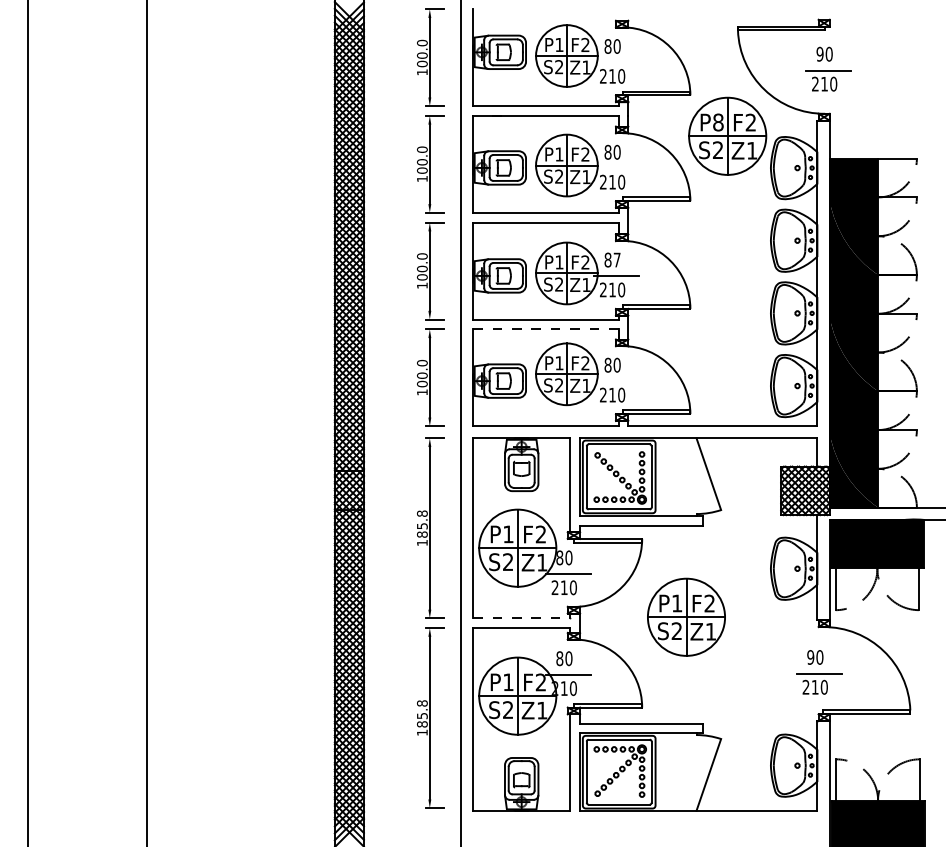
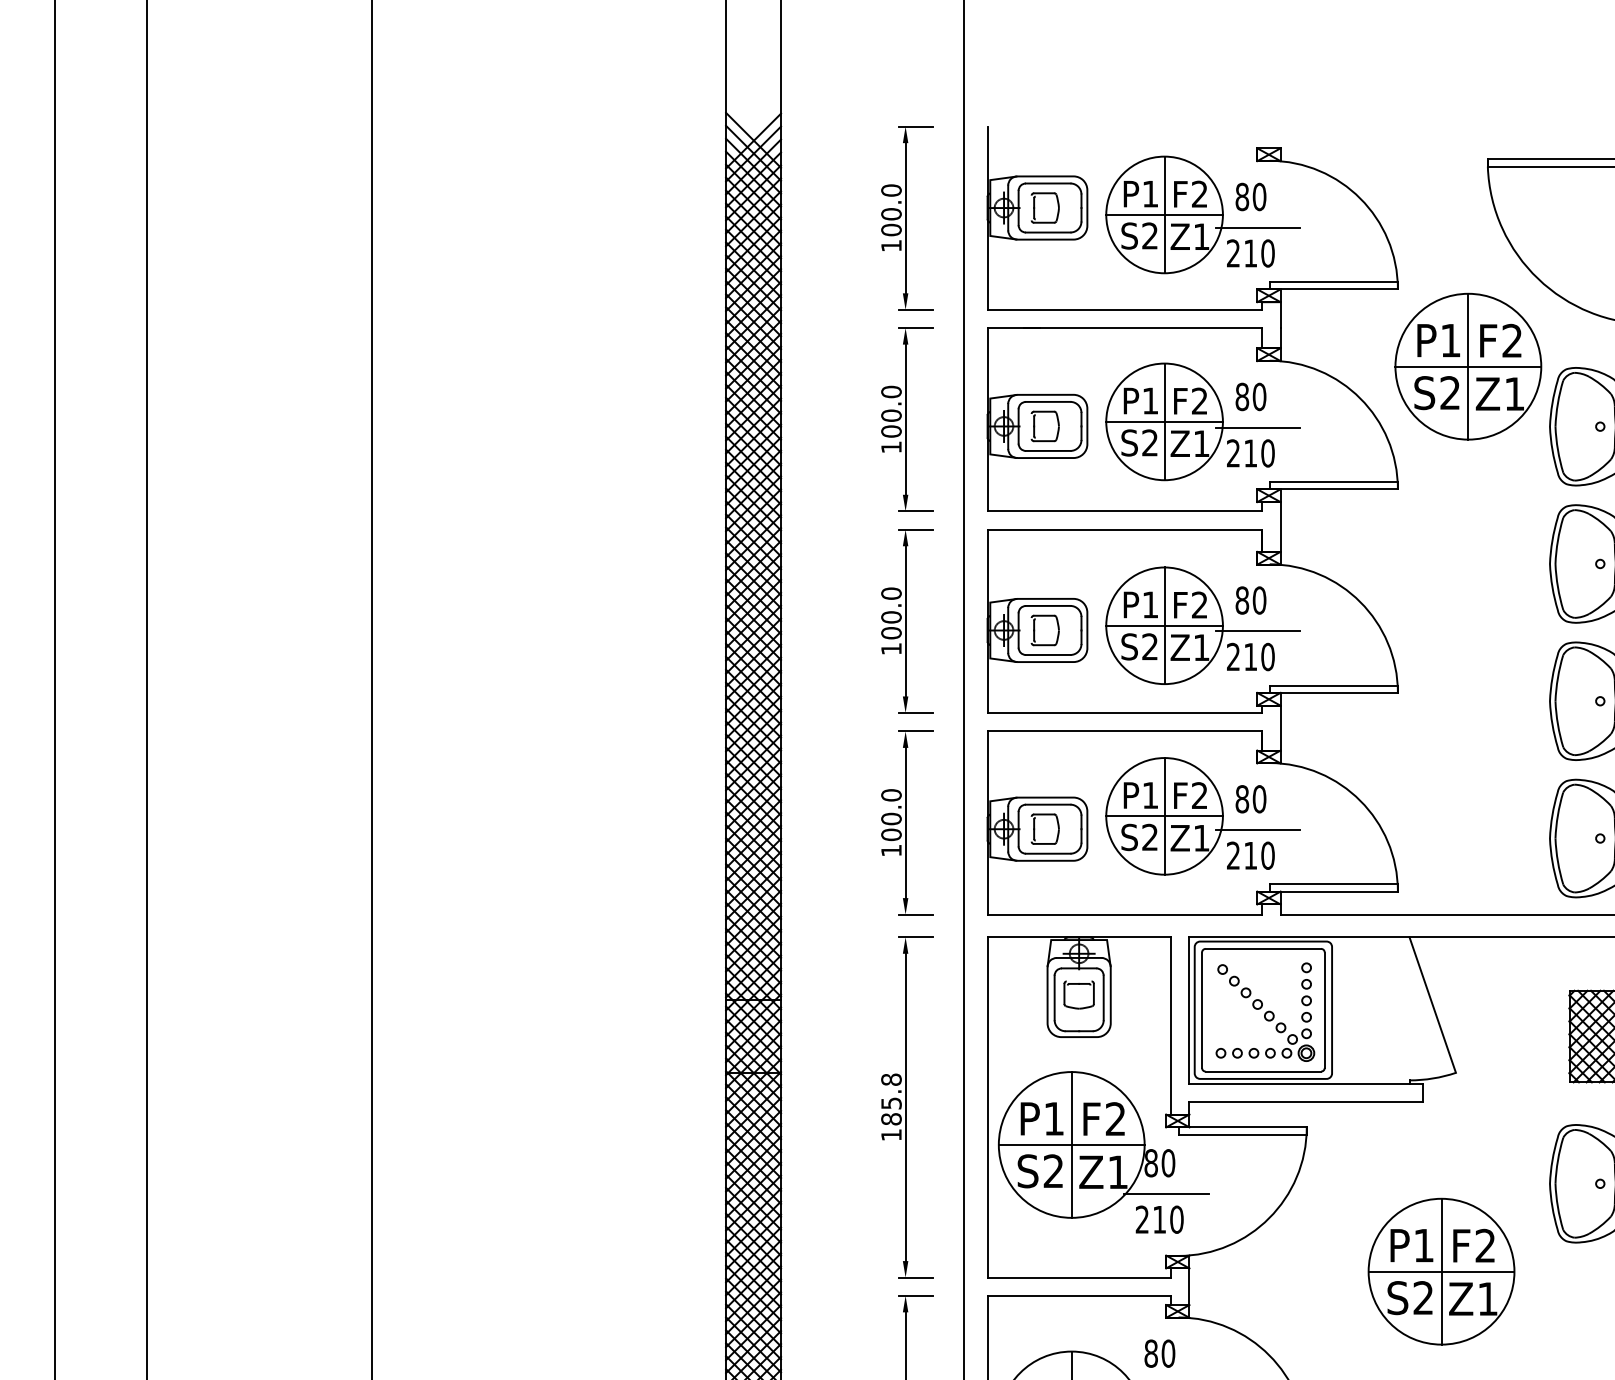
line: (615, 62) -> (1256, 227), added
text: (718, 122) -> (1451, 340), P8 -> P1
line: (615, 168) -> (1256, 427), added
text: (616, 259) -> (1258, 599), 87 -> 80
line: (545, 329) -> (1124, 731), dashed -> solid
line: (615, 381) -> (1256, 829), added
part: (686, 616) -> (1441, 1270), moved
line: (522, 618) -> (1080, 1277), dashed -> solid

